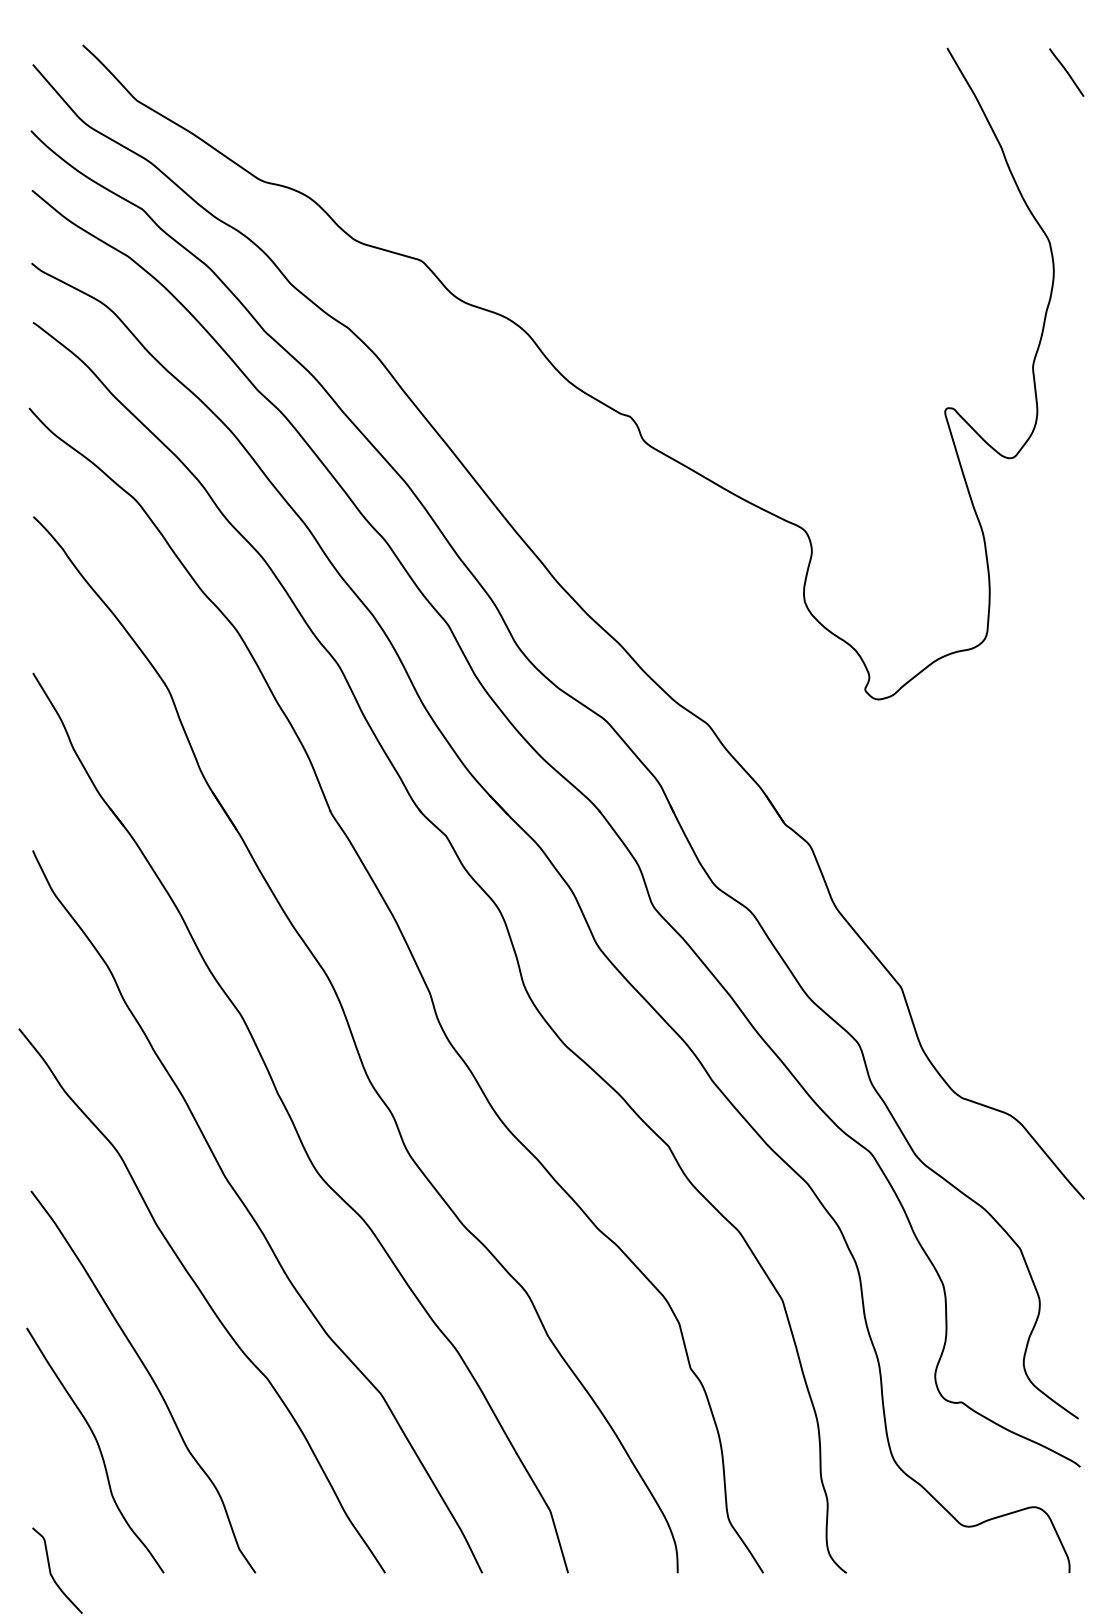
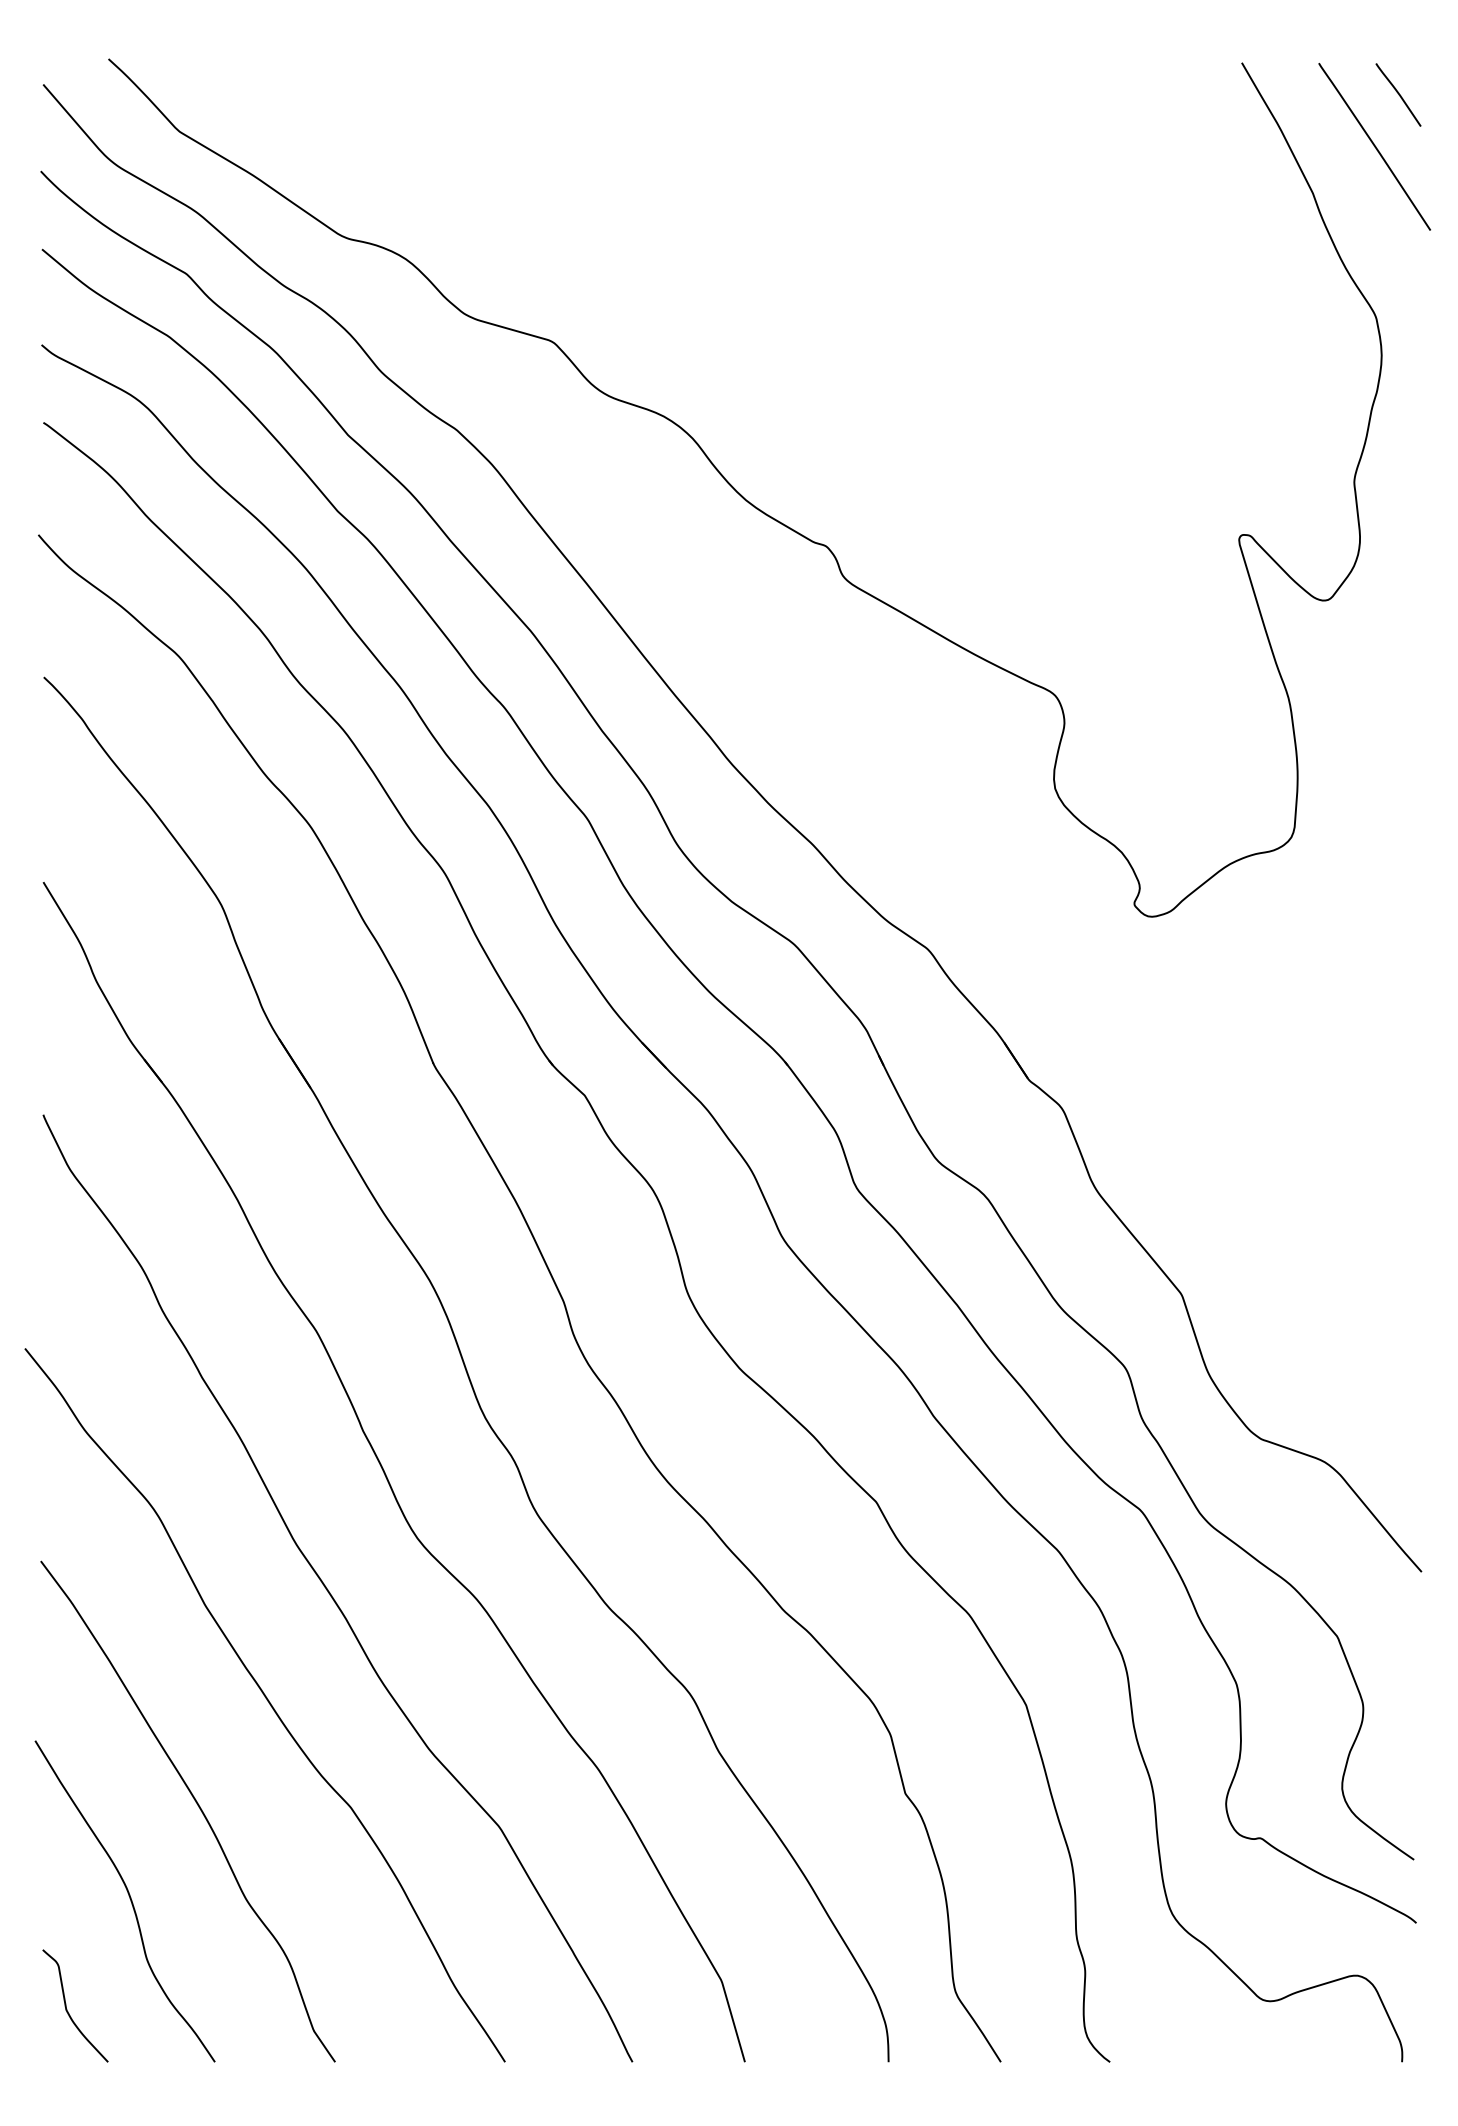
line: (1048, 111) -> (1374, 146), added
curve: (51, 1573) -> (67, 2009), moved

